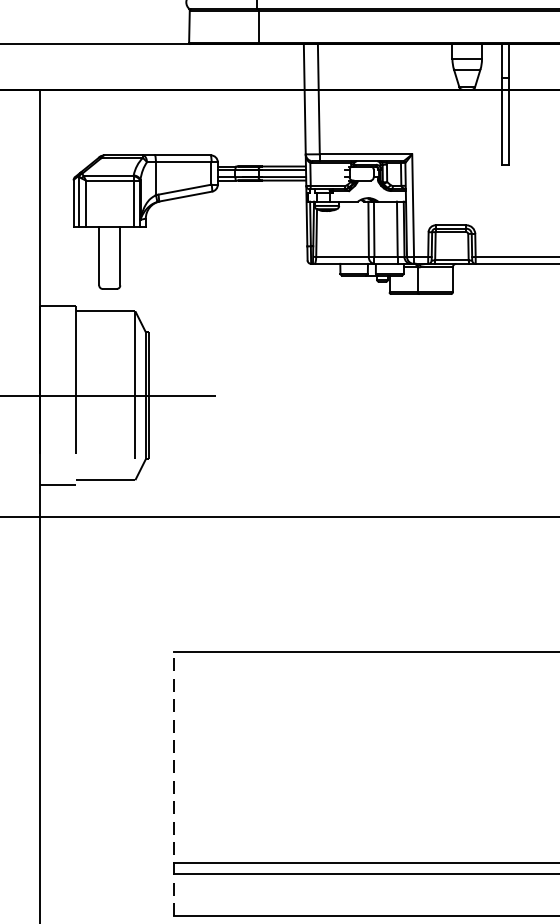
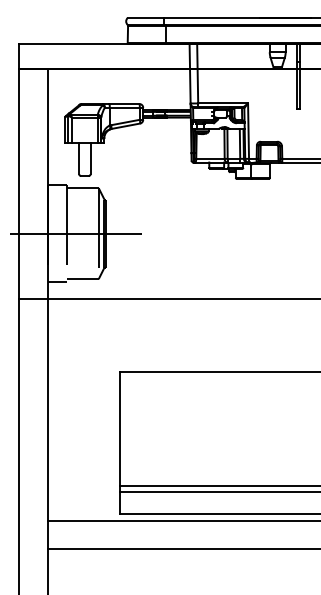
line: (173, 782) -> (119, 442), dashed -> solid

